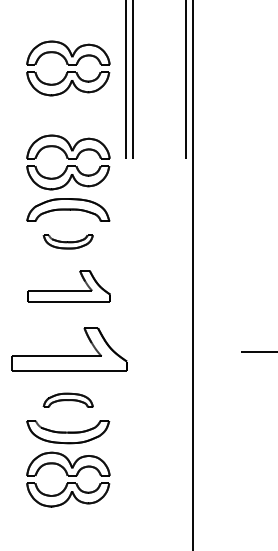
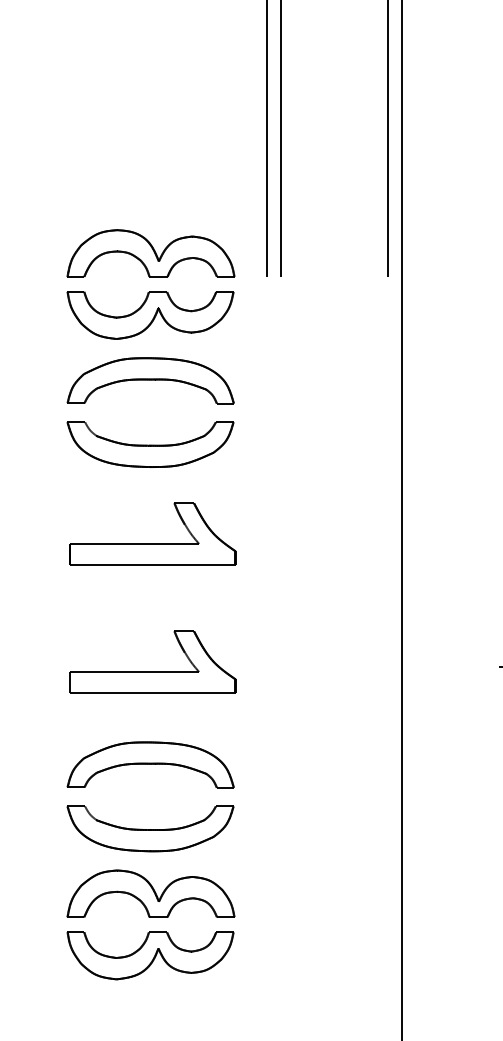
part: (68, 68) -> (151, 94), removed
part: (68, 241) -> (151, 444), size x1.67
part: (68, 349) -> (151, 662), size x0.71
part: (68, 400) -> (151, 765), size x1.67

